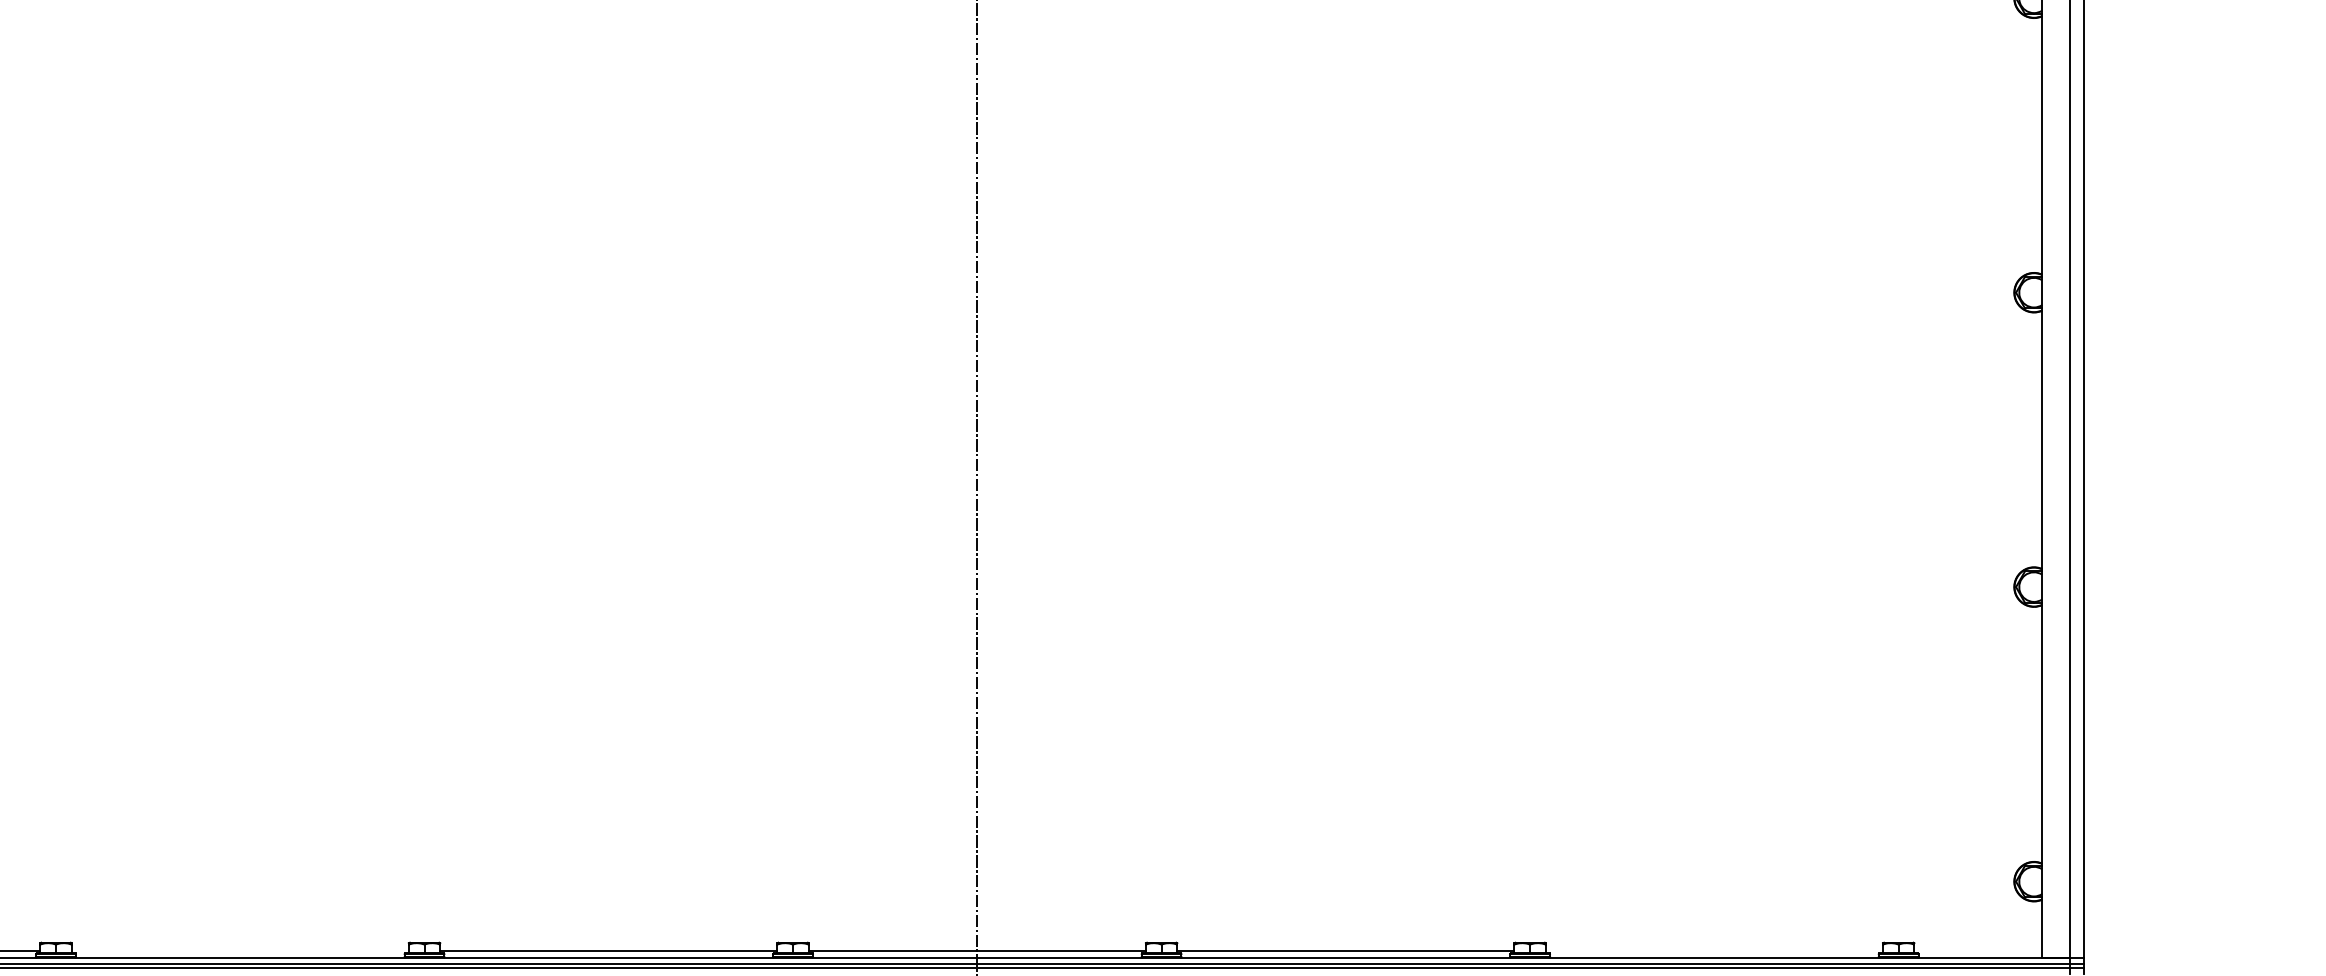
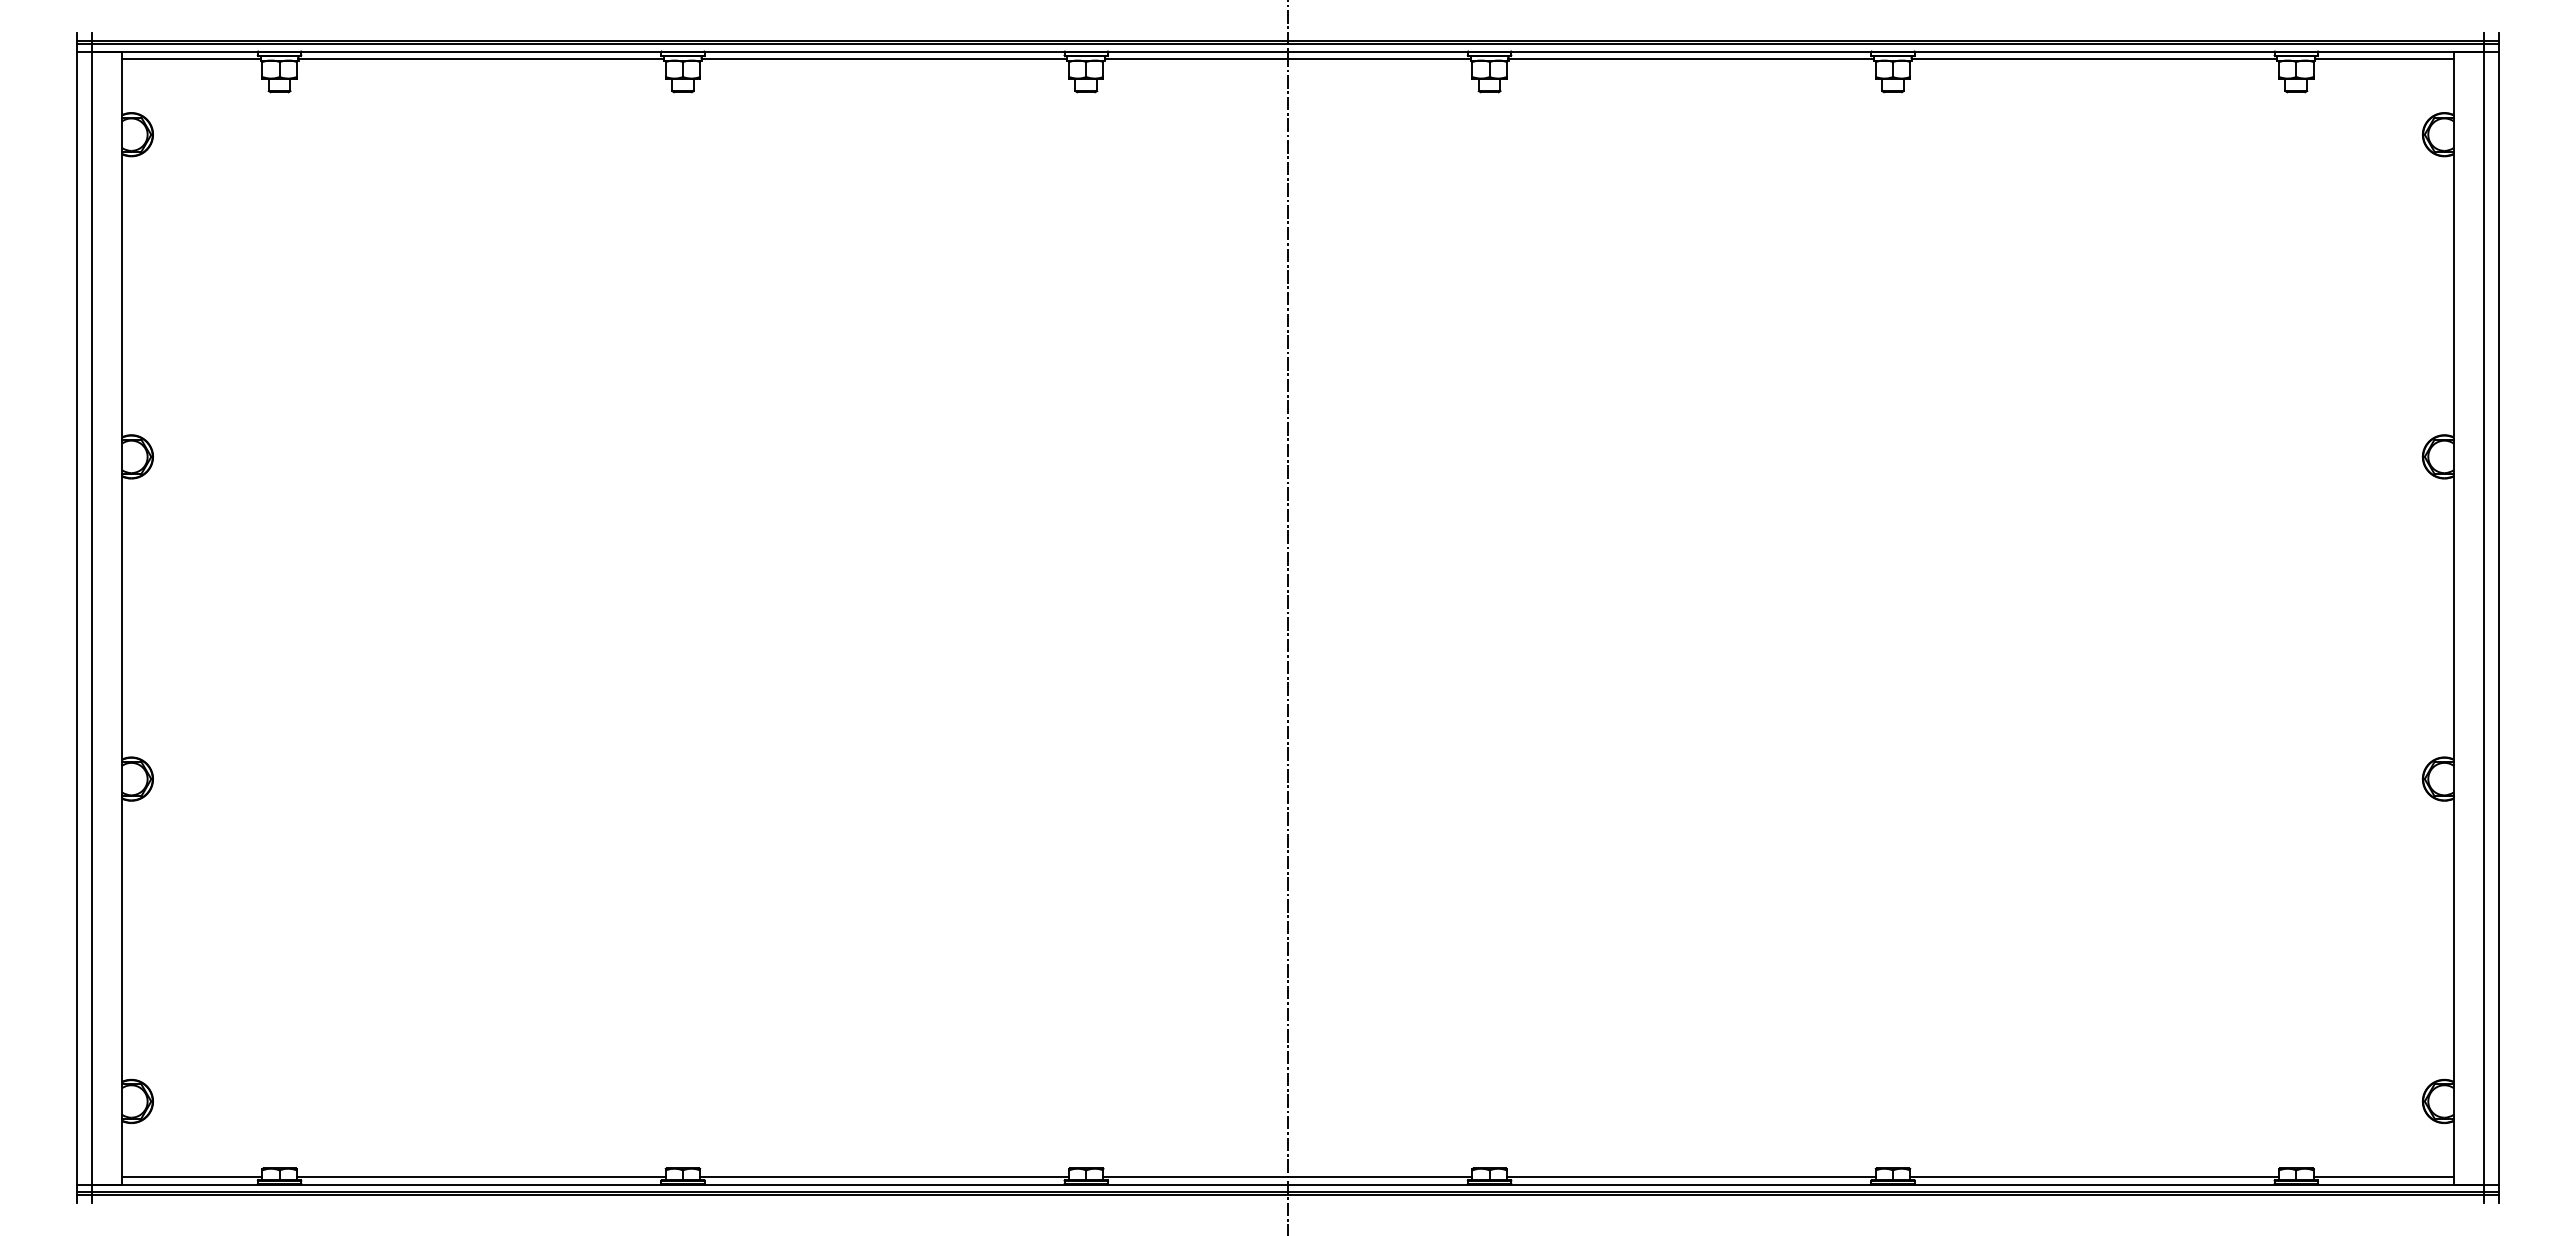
line: (239, 951) -> (480, 1177), added
line: (1714, 951) -> (2094, 1177), added
line: (1978, 951) -> (2383, 1177), added

